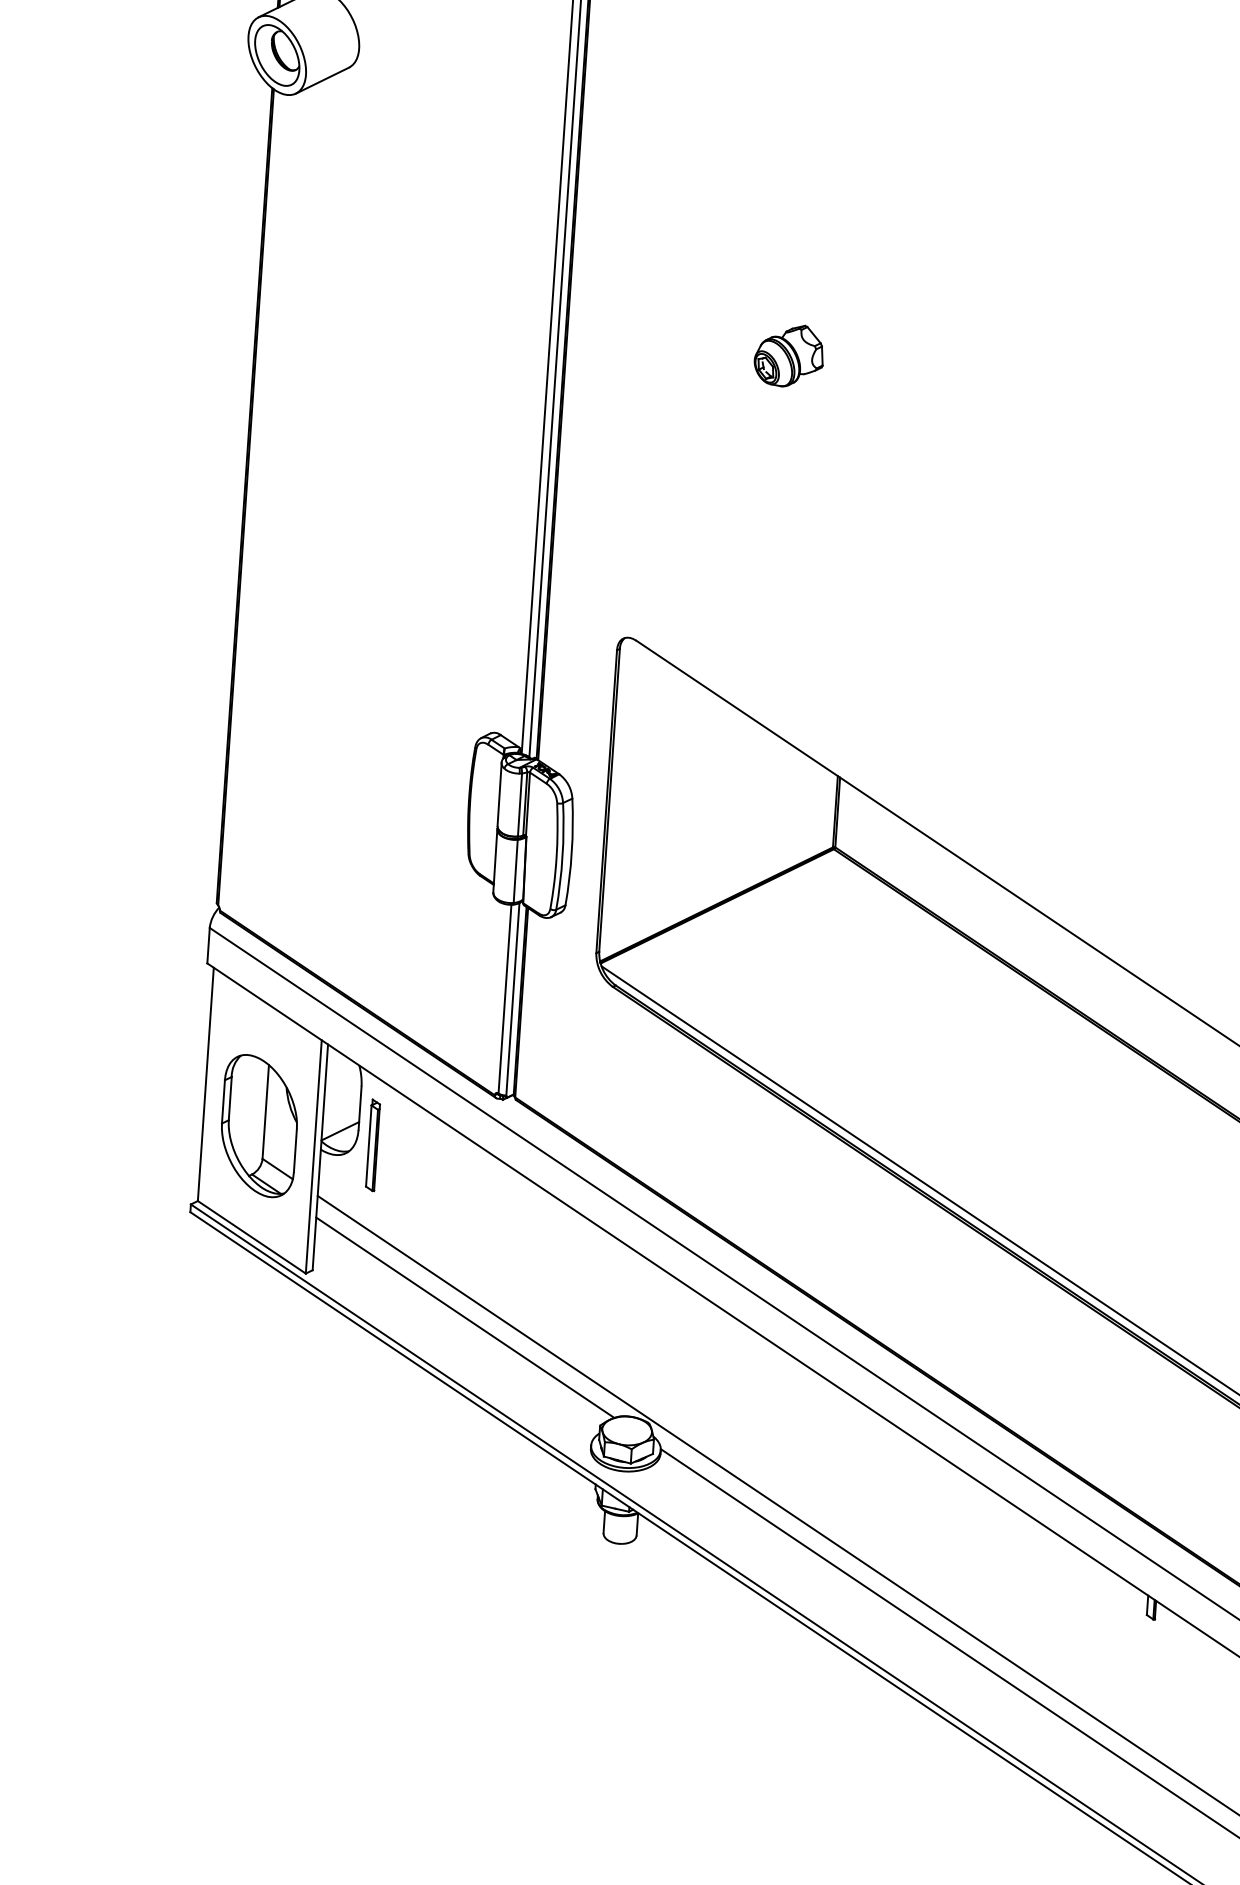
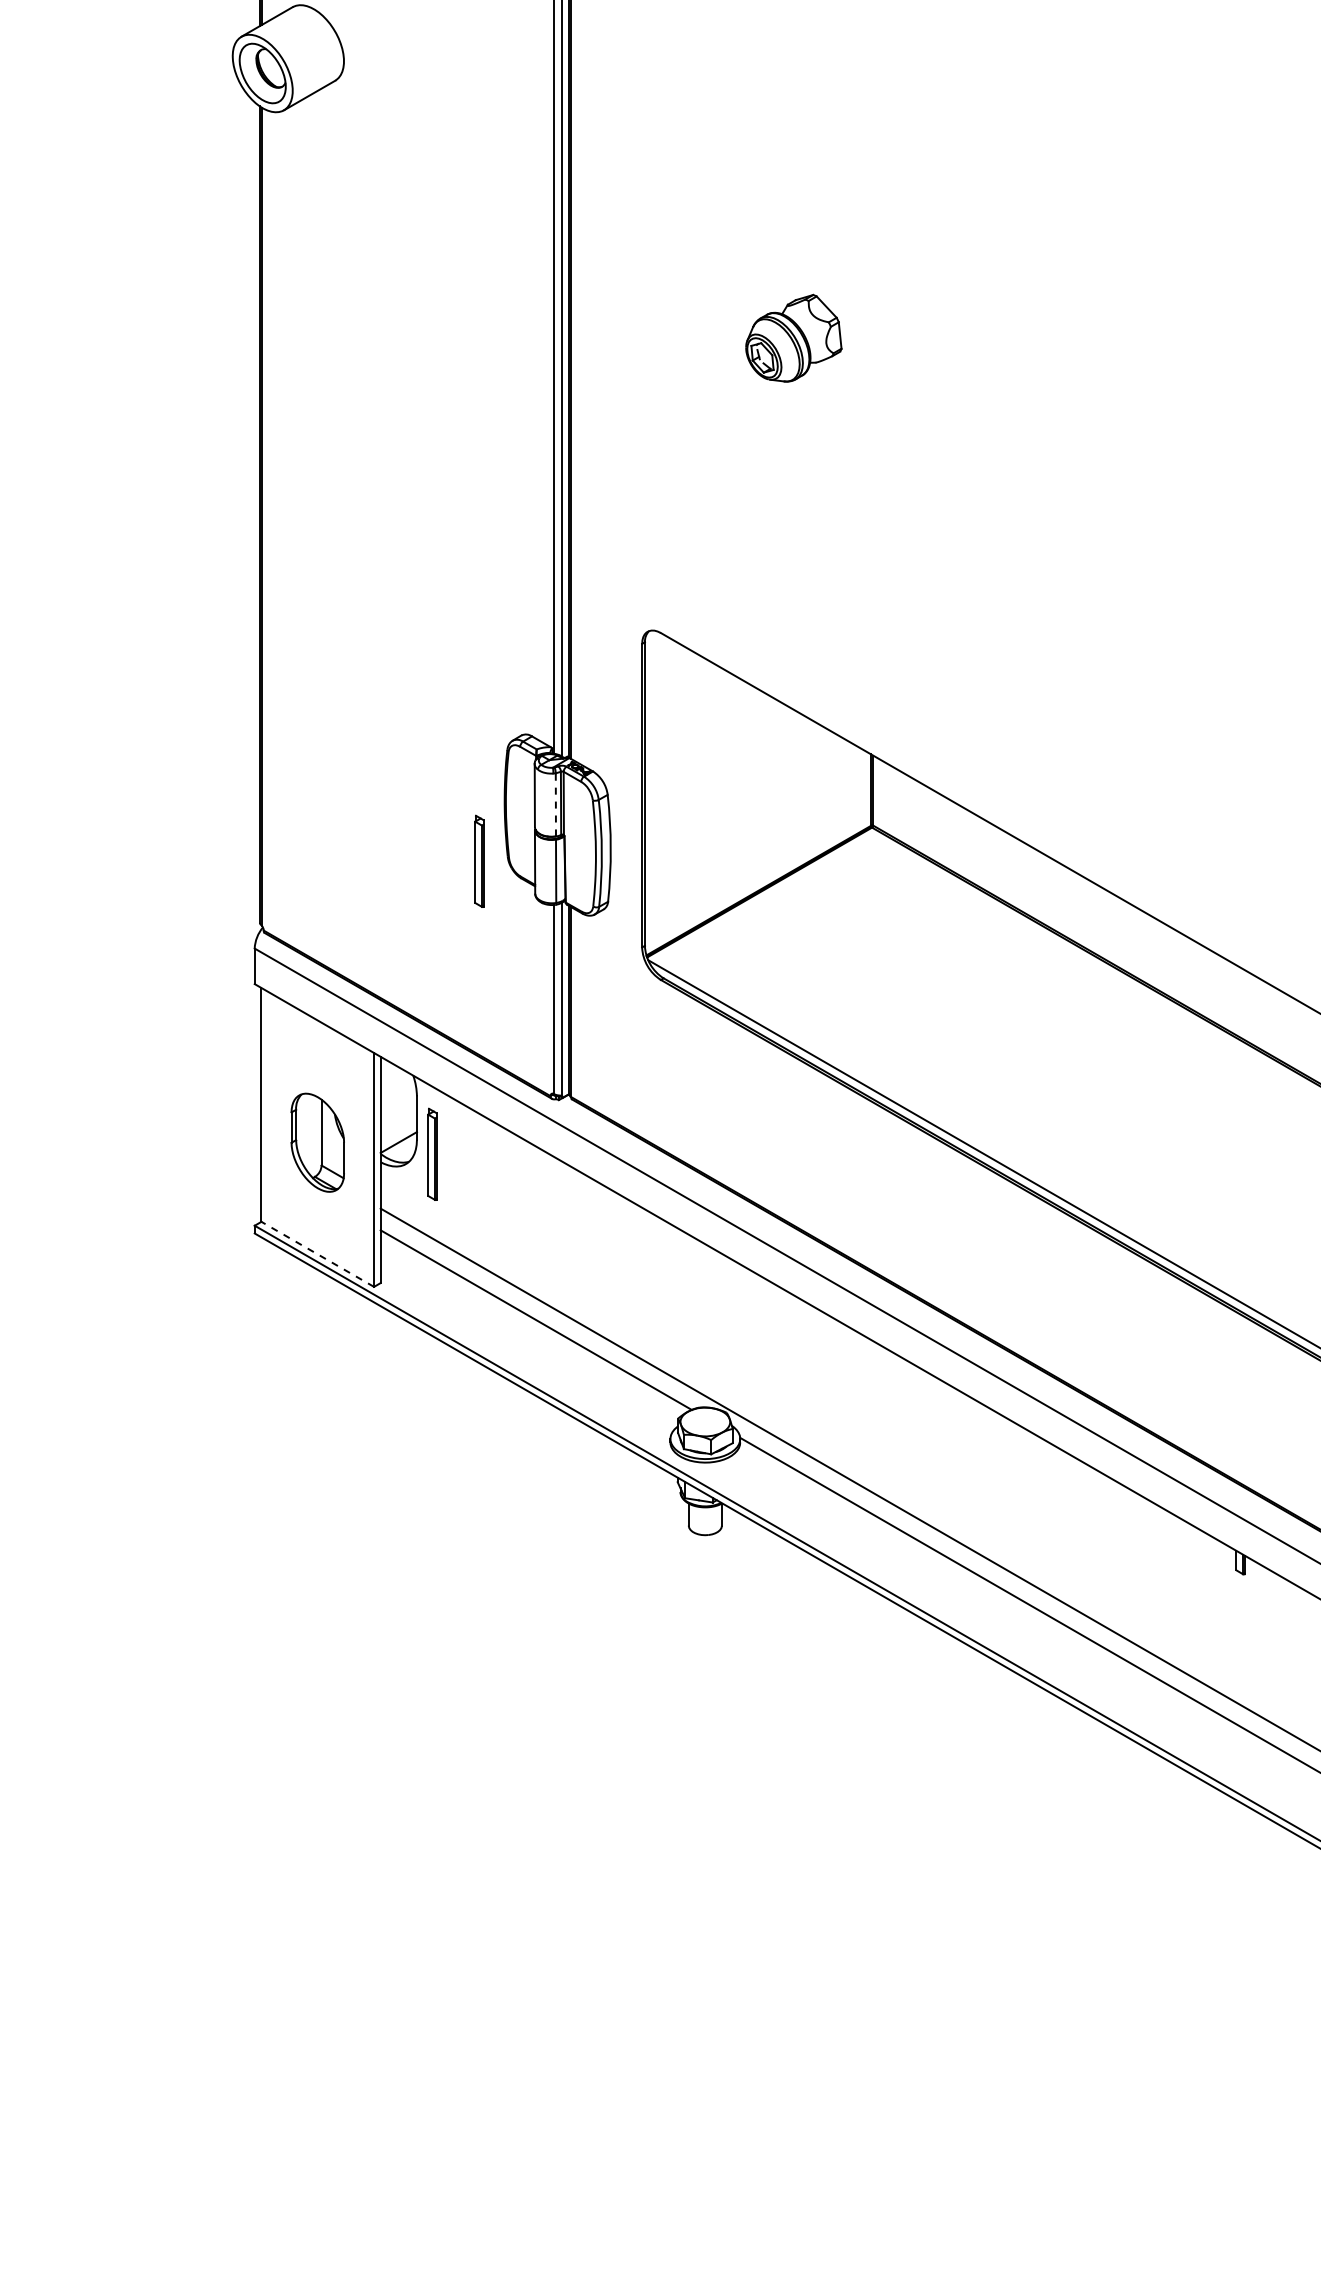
part: (788, 355) -> (793, 338), size x1.4
line: (519, 804) -> (555, 804), solid -> dashed
part: (439, 855) -> (479, 860), added
part: (259, 1125) -> (317, 1142), size x0.7
line: (251, 1237) -> (317, 1254), solid -> dashed

